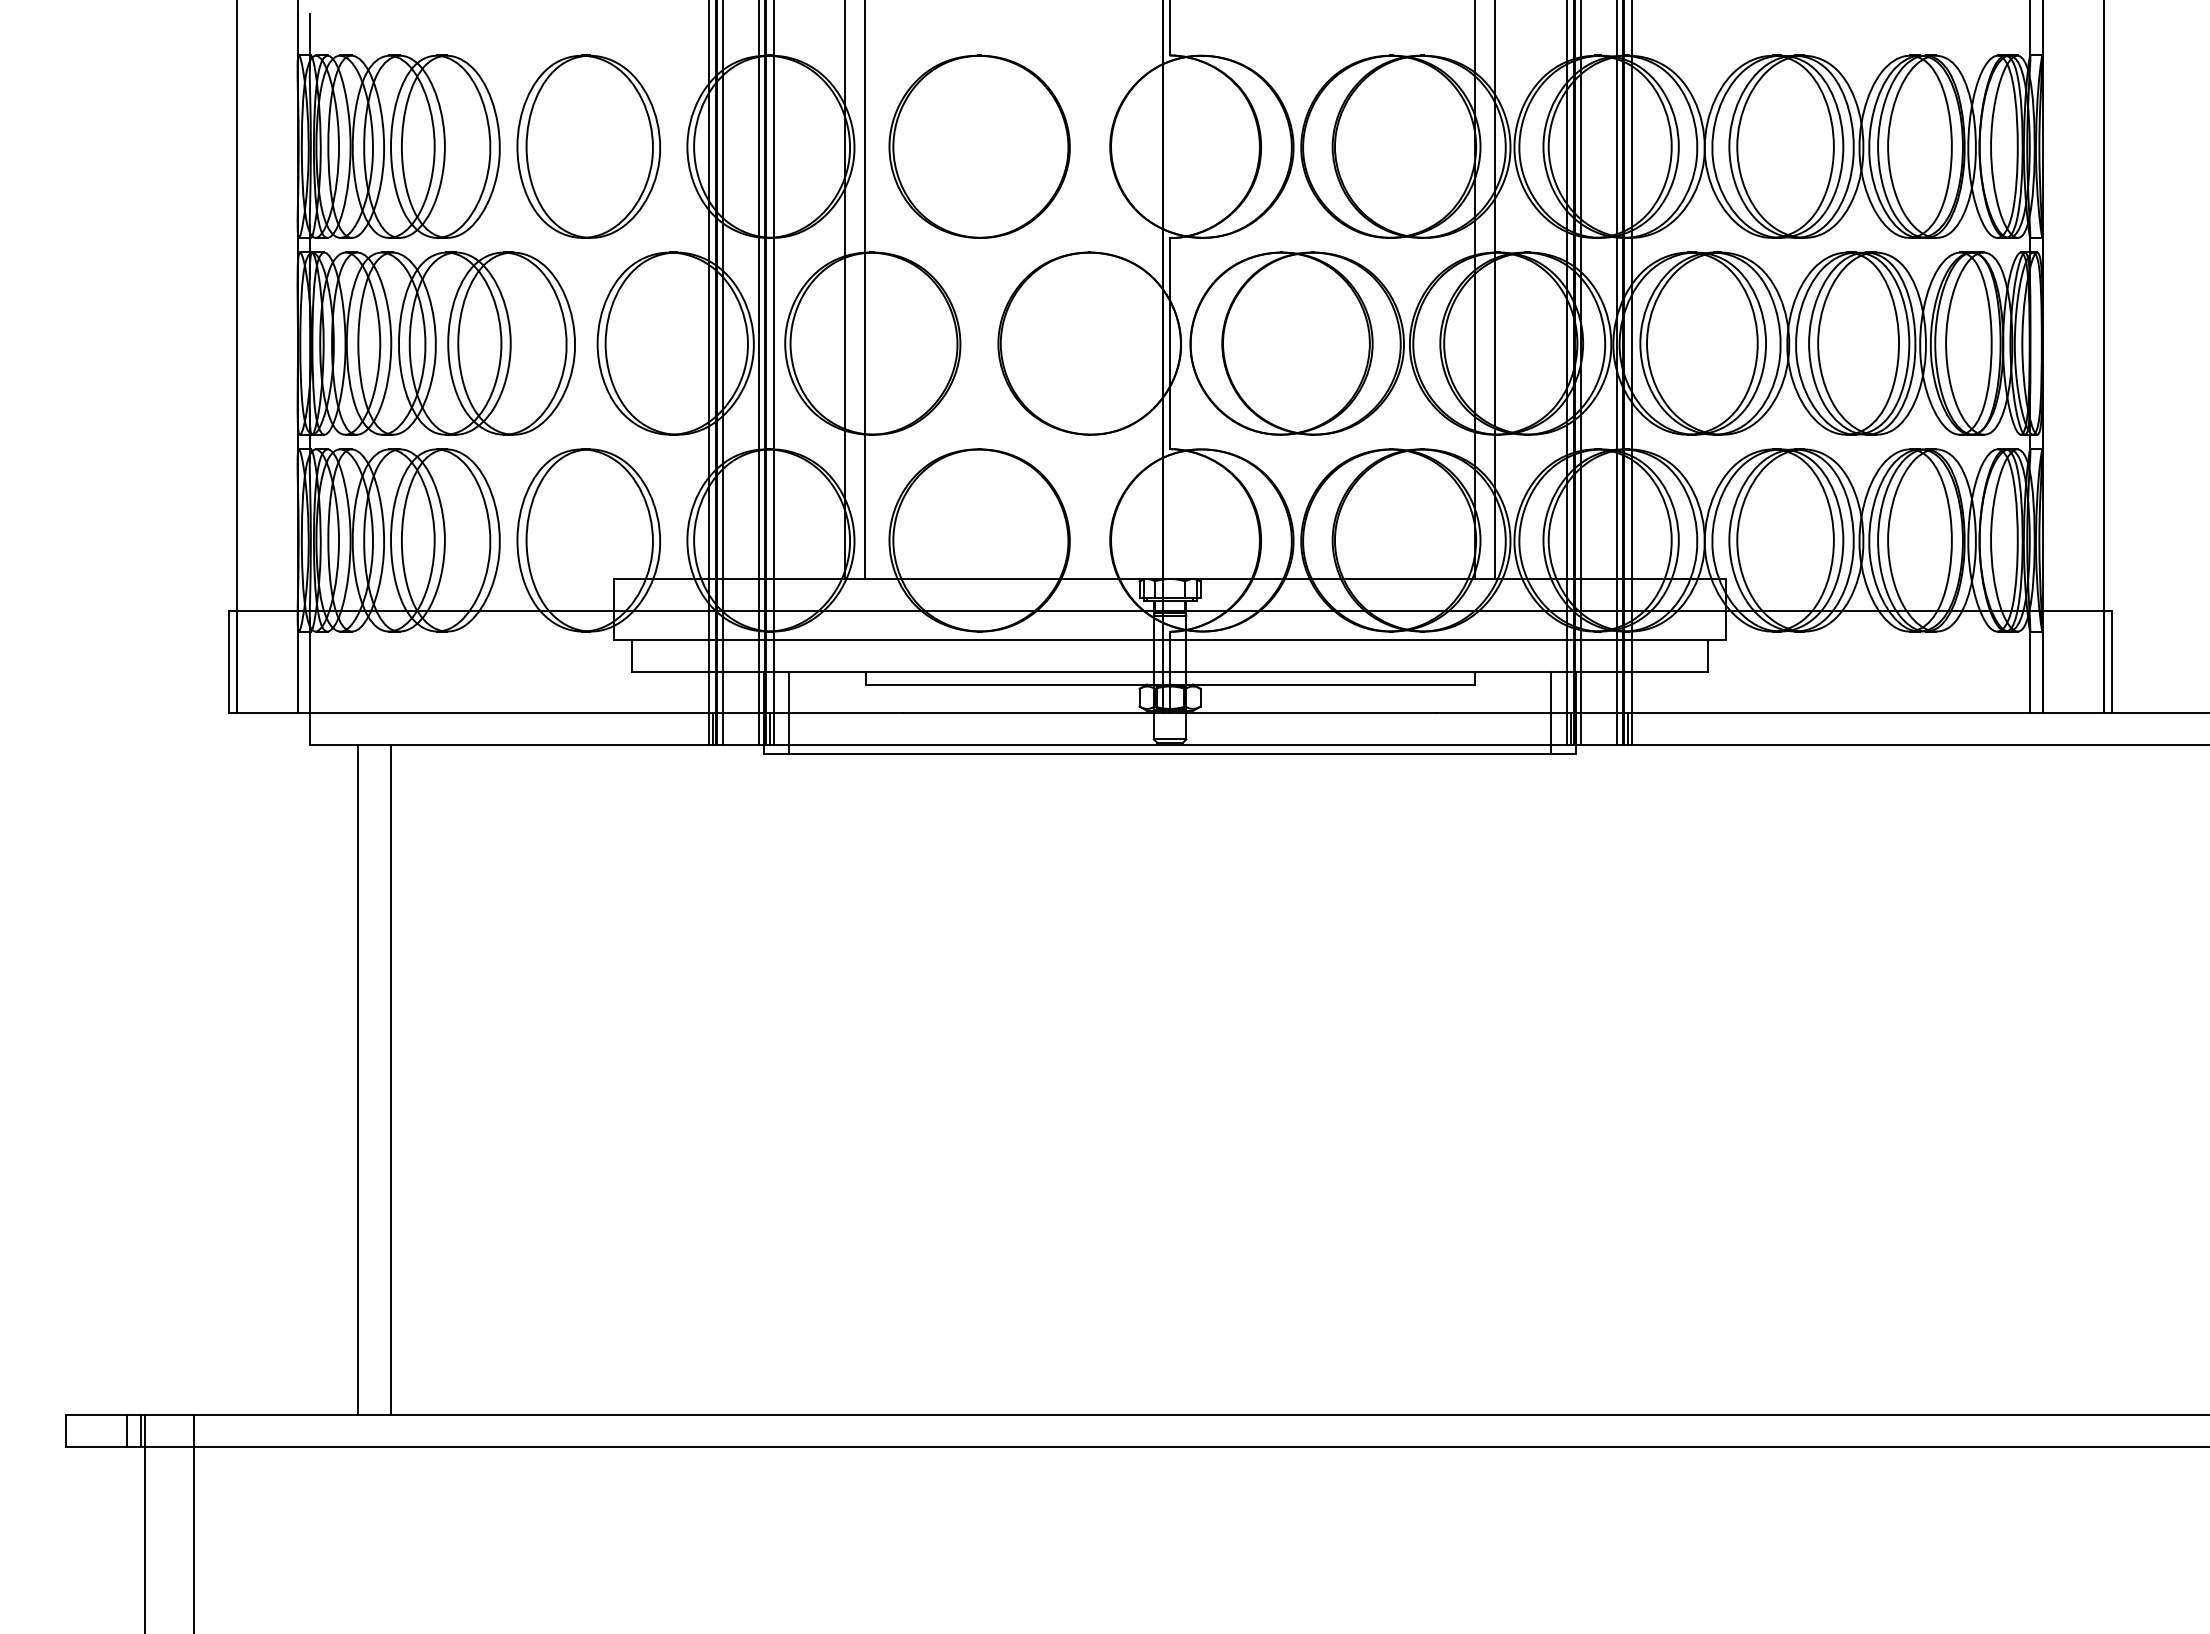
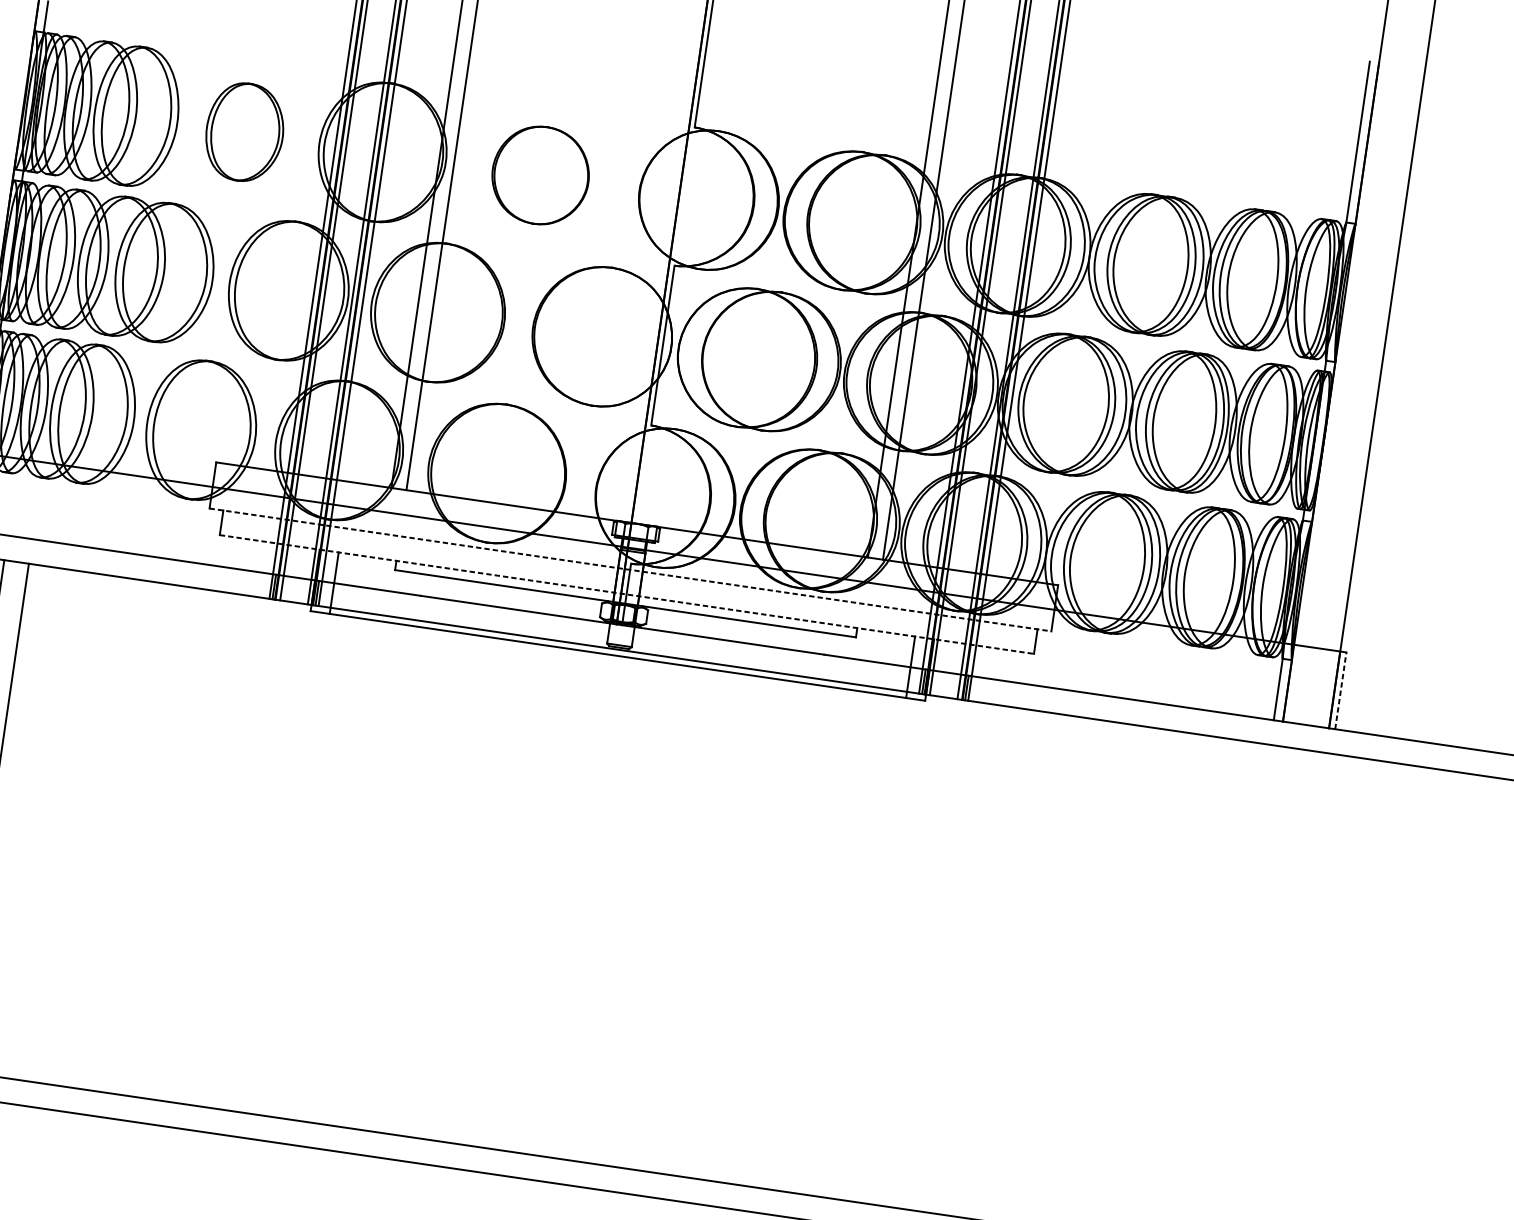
part: (588, 146) -> (244, 132), size x0.7
part: (979, 146) -> (540, 175), size x0.7
line: (1170, 639) -> (630, 569), solid -> dashed
line: (2111, 662) -> (1340, 691), solid -> dashed
line: (1170, 672) -> (627, 594), solid -> dashed

